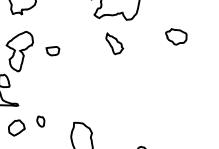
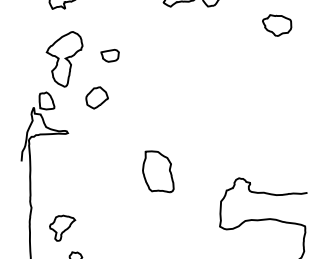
part: (114, 43) -> (193, 40), removed
part: (40, 121) -> (99, 152), removed
part: (16, 127) -> (96, 97), moved

